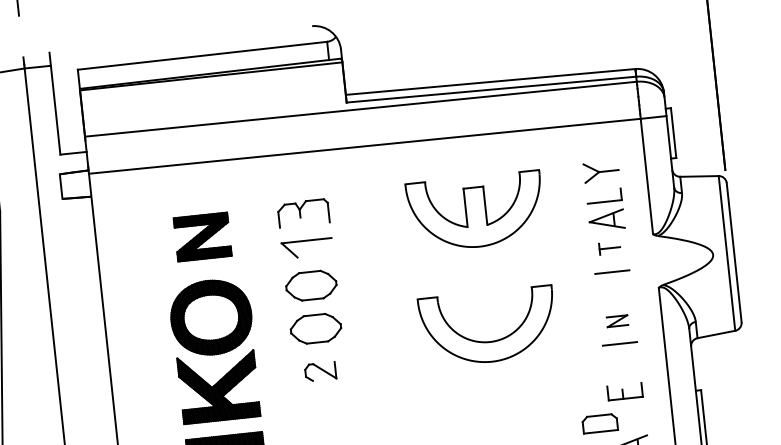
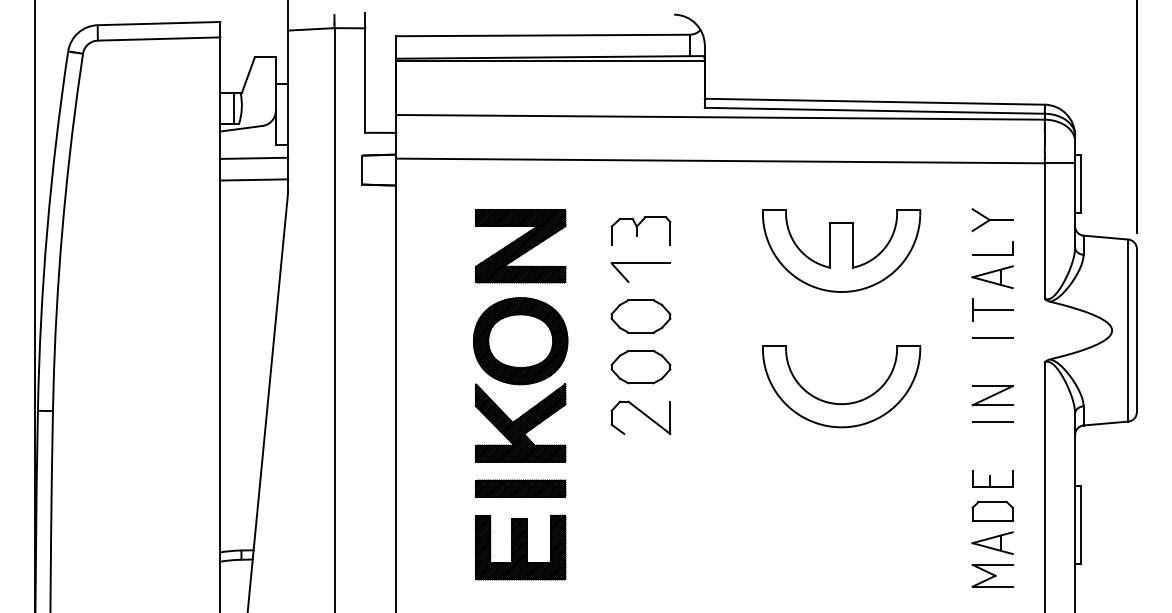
part: (202, 237) -> (520, 246), size x1.43
part: (609, 247) -> (992, 309), size x1.67
part: (617, 320) -> (992, 395), size x1.67
part: (320, 371) -> (640, 417), size x1.67
part: (599, 423) -> (992, 511), moved

